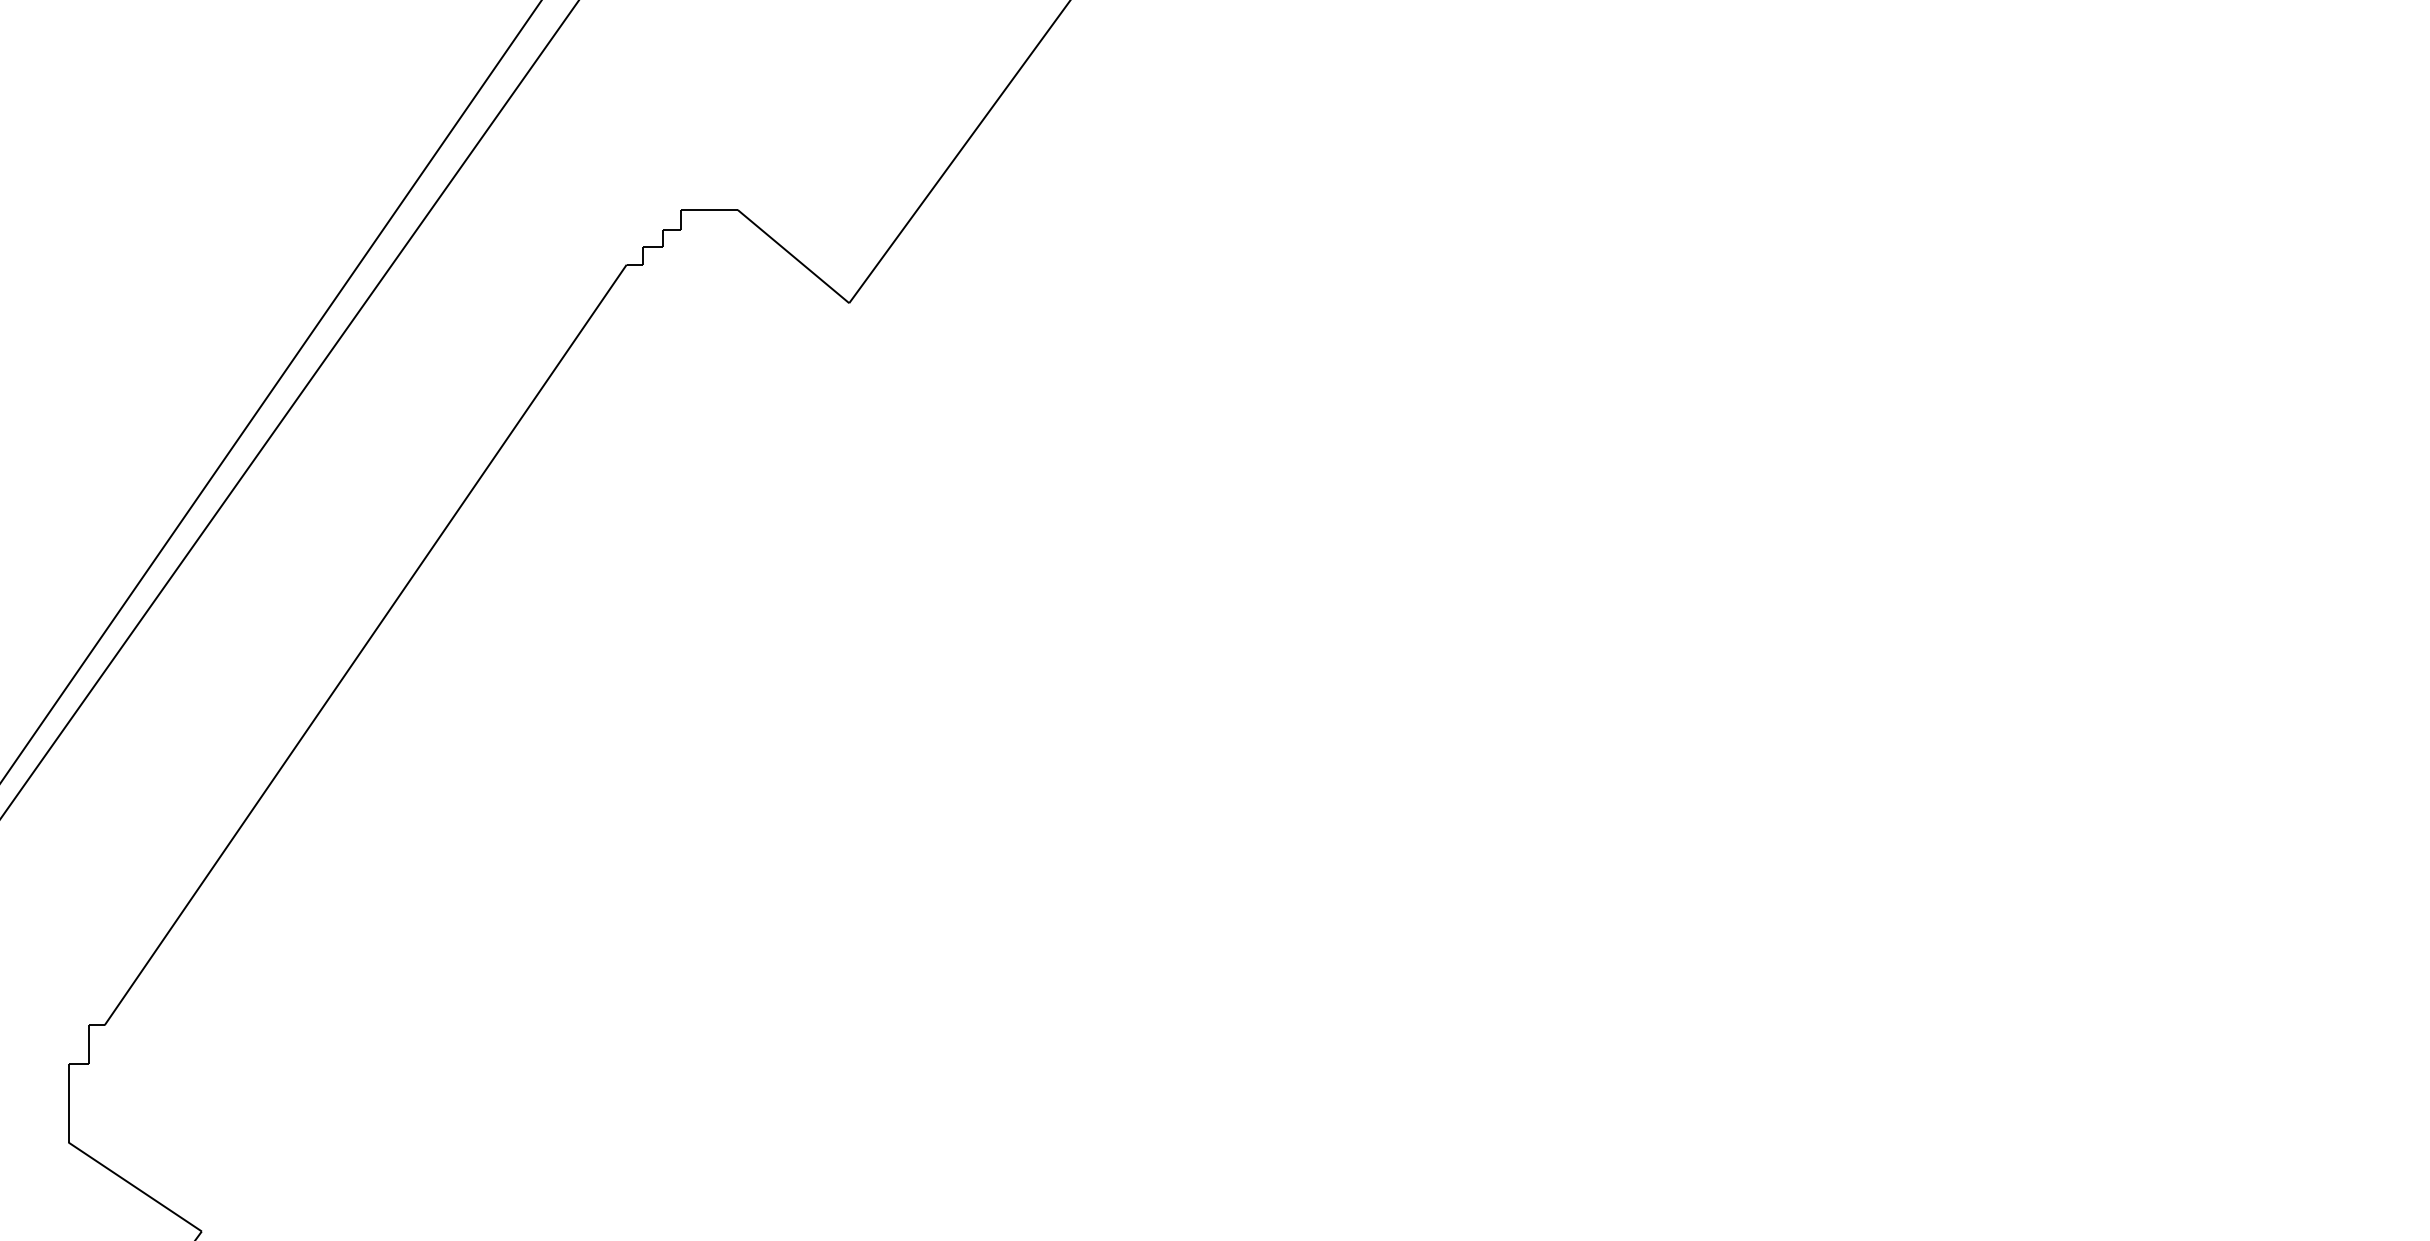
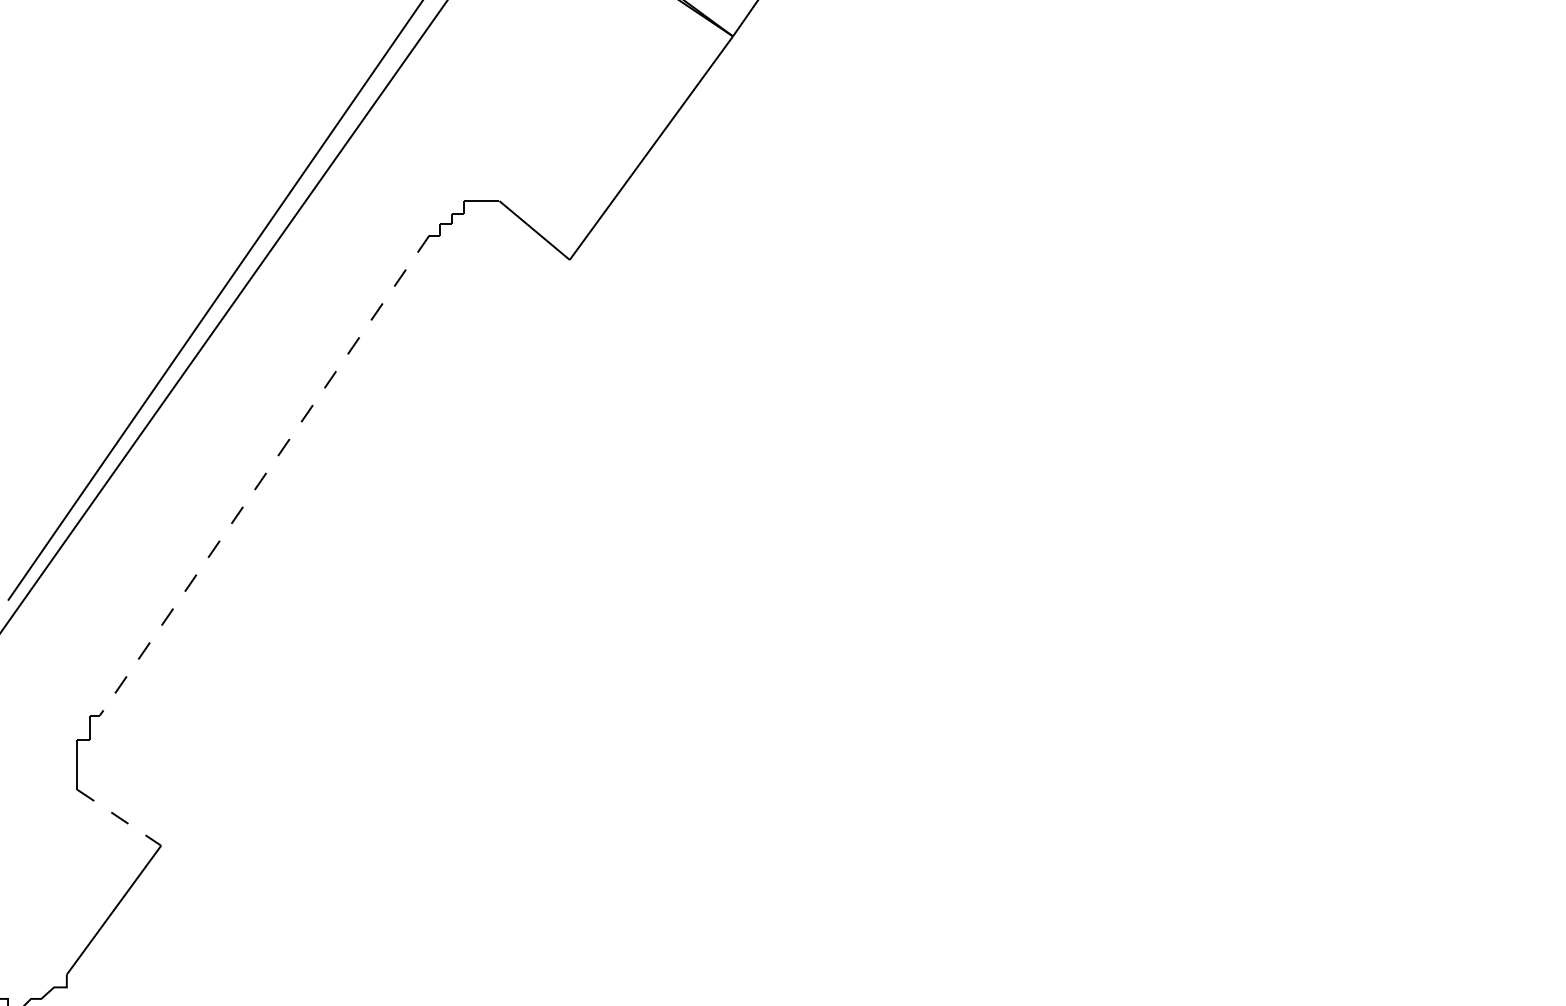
line: (365, 646) -> (264, 476), solid -> dashed
line: (135, 1186) -> (119, 817), solid -> dashed

